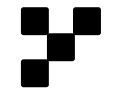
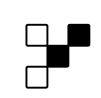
fill: (34, 20) -> (36, 34), removed
fill: (34, 72) -> (36, 76), removed

